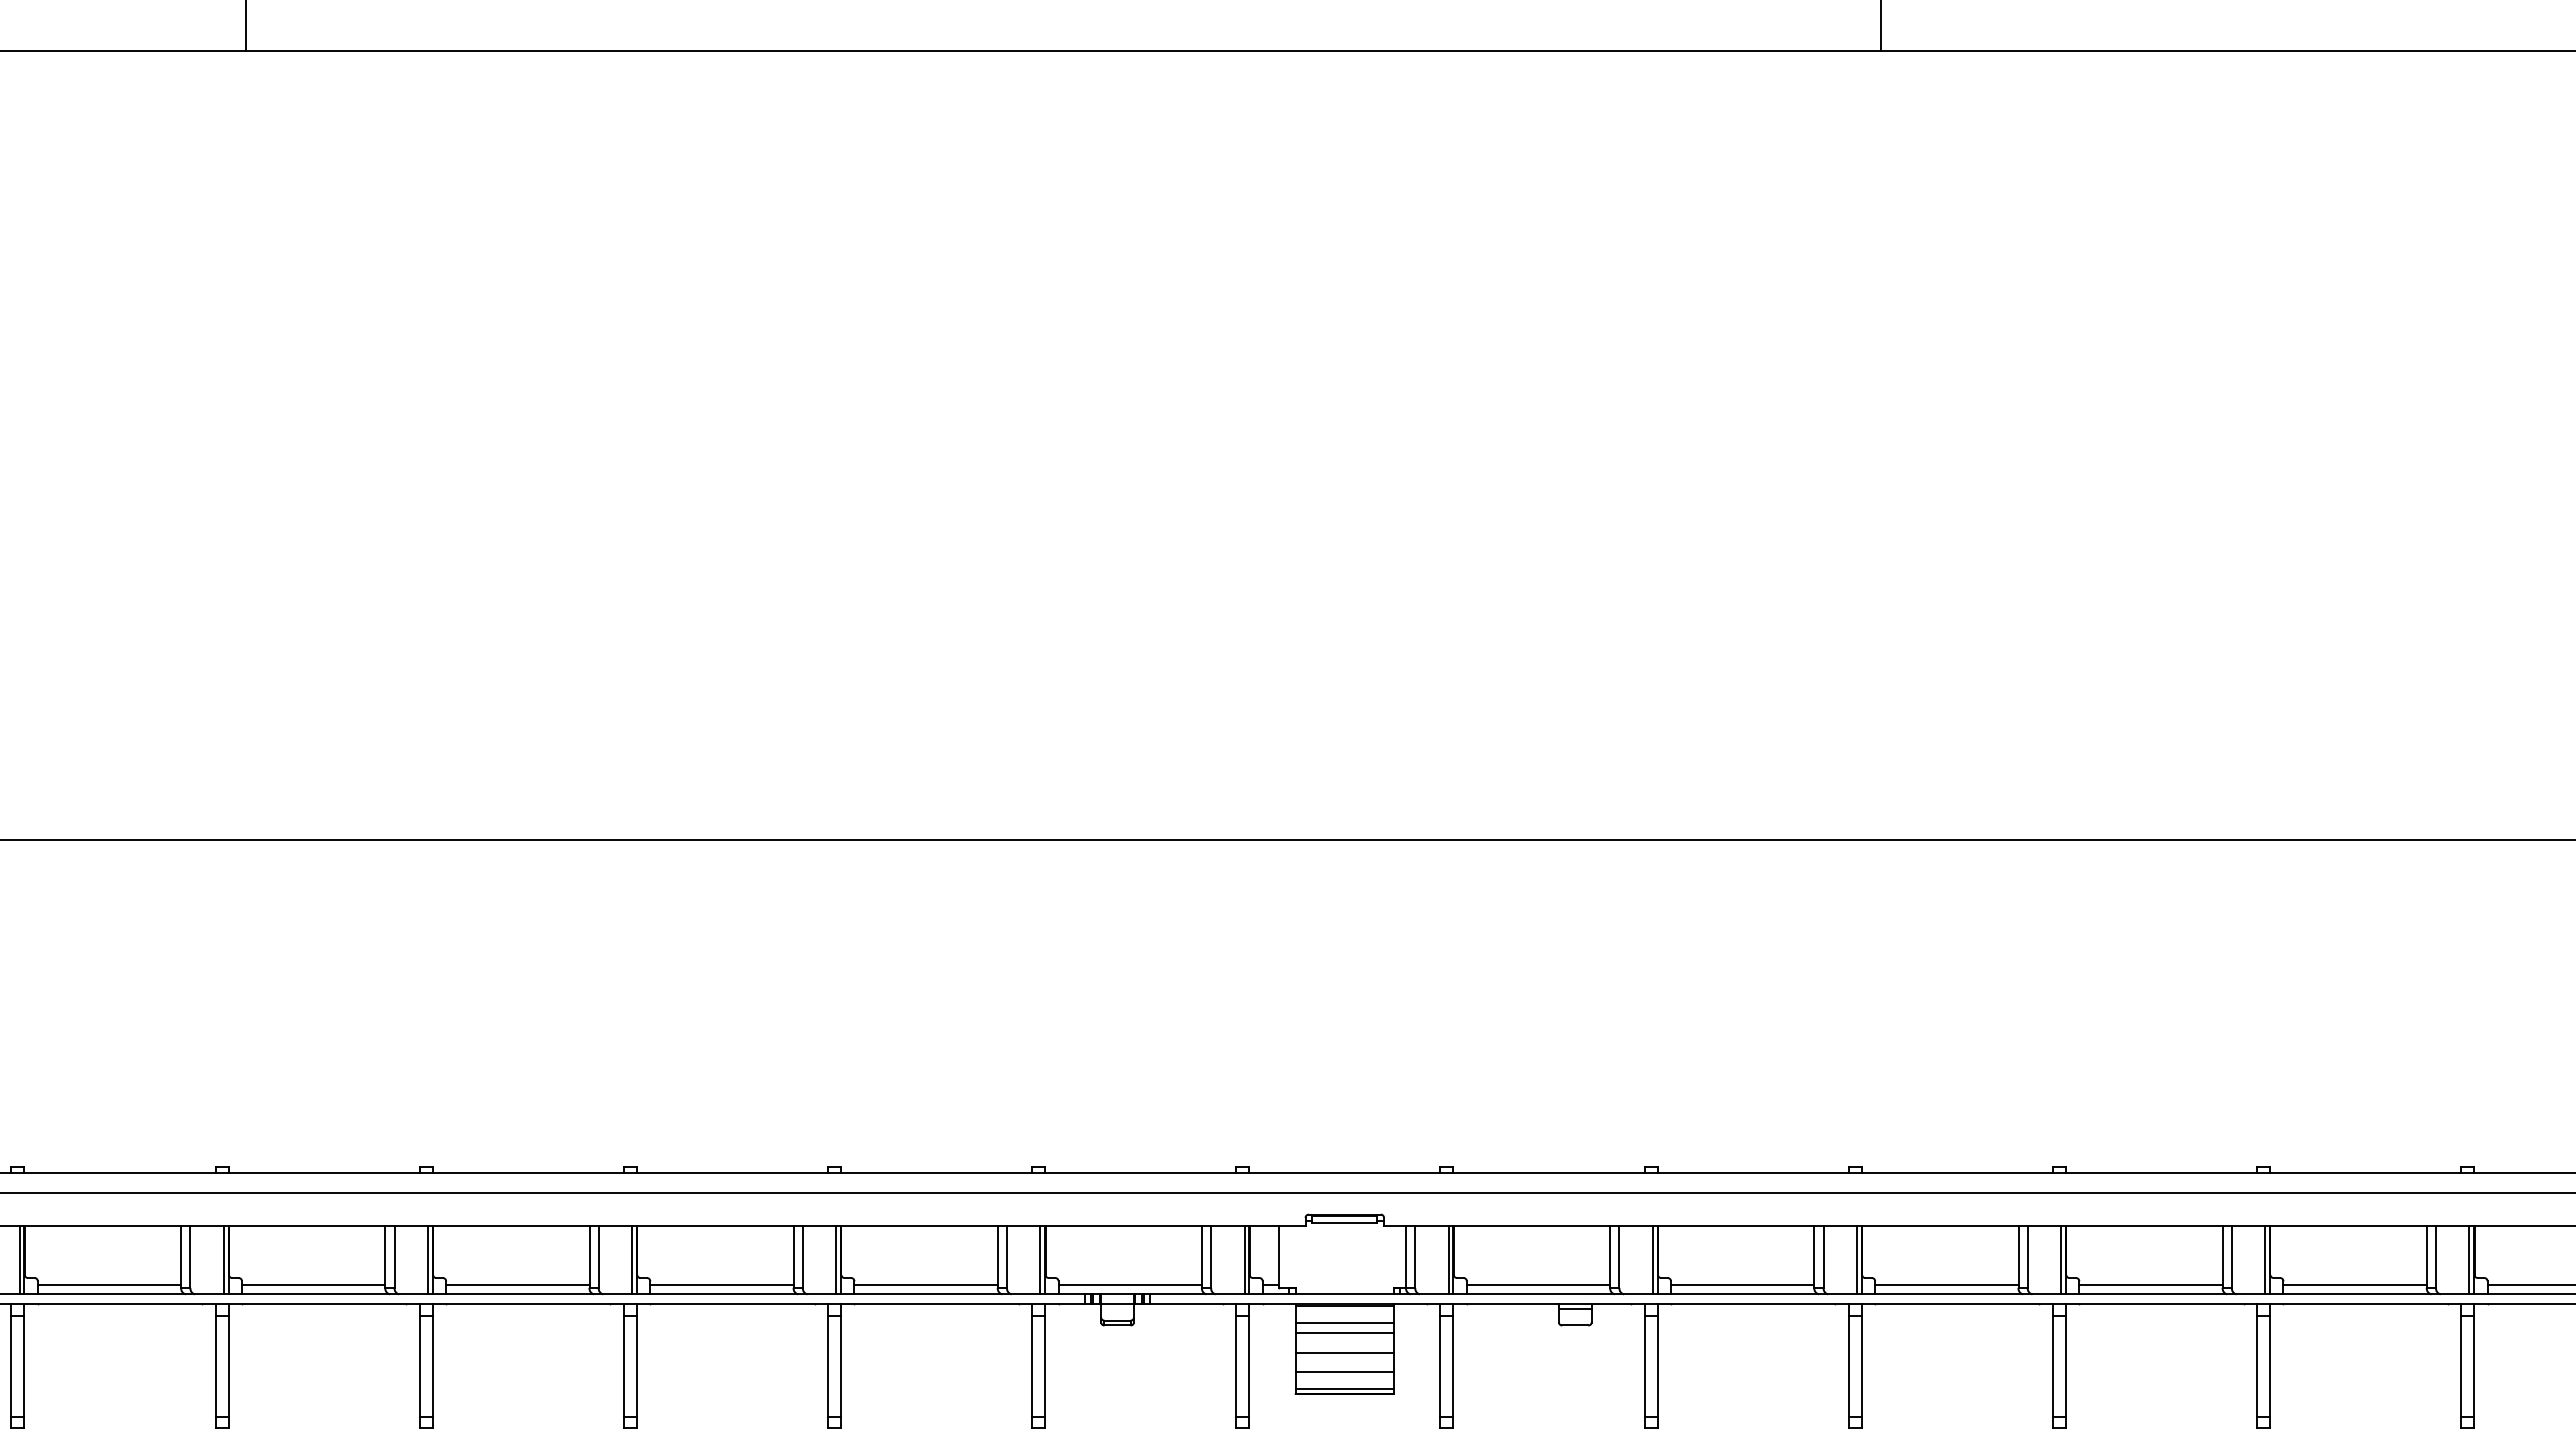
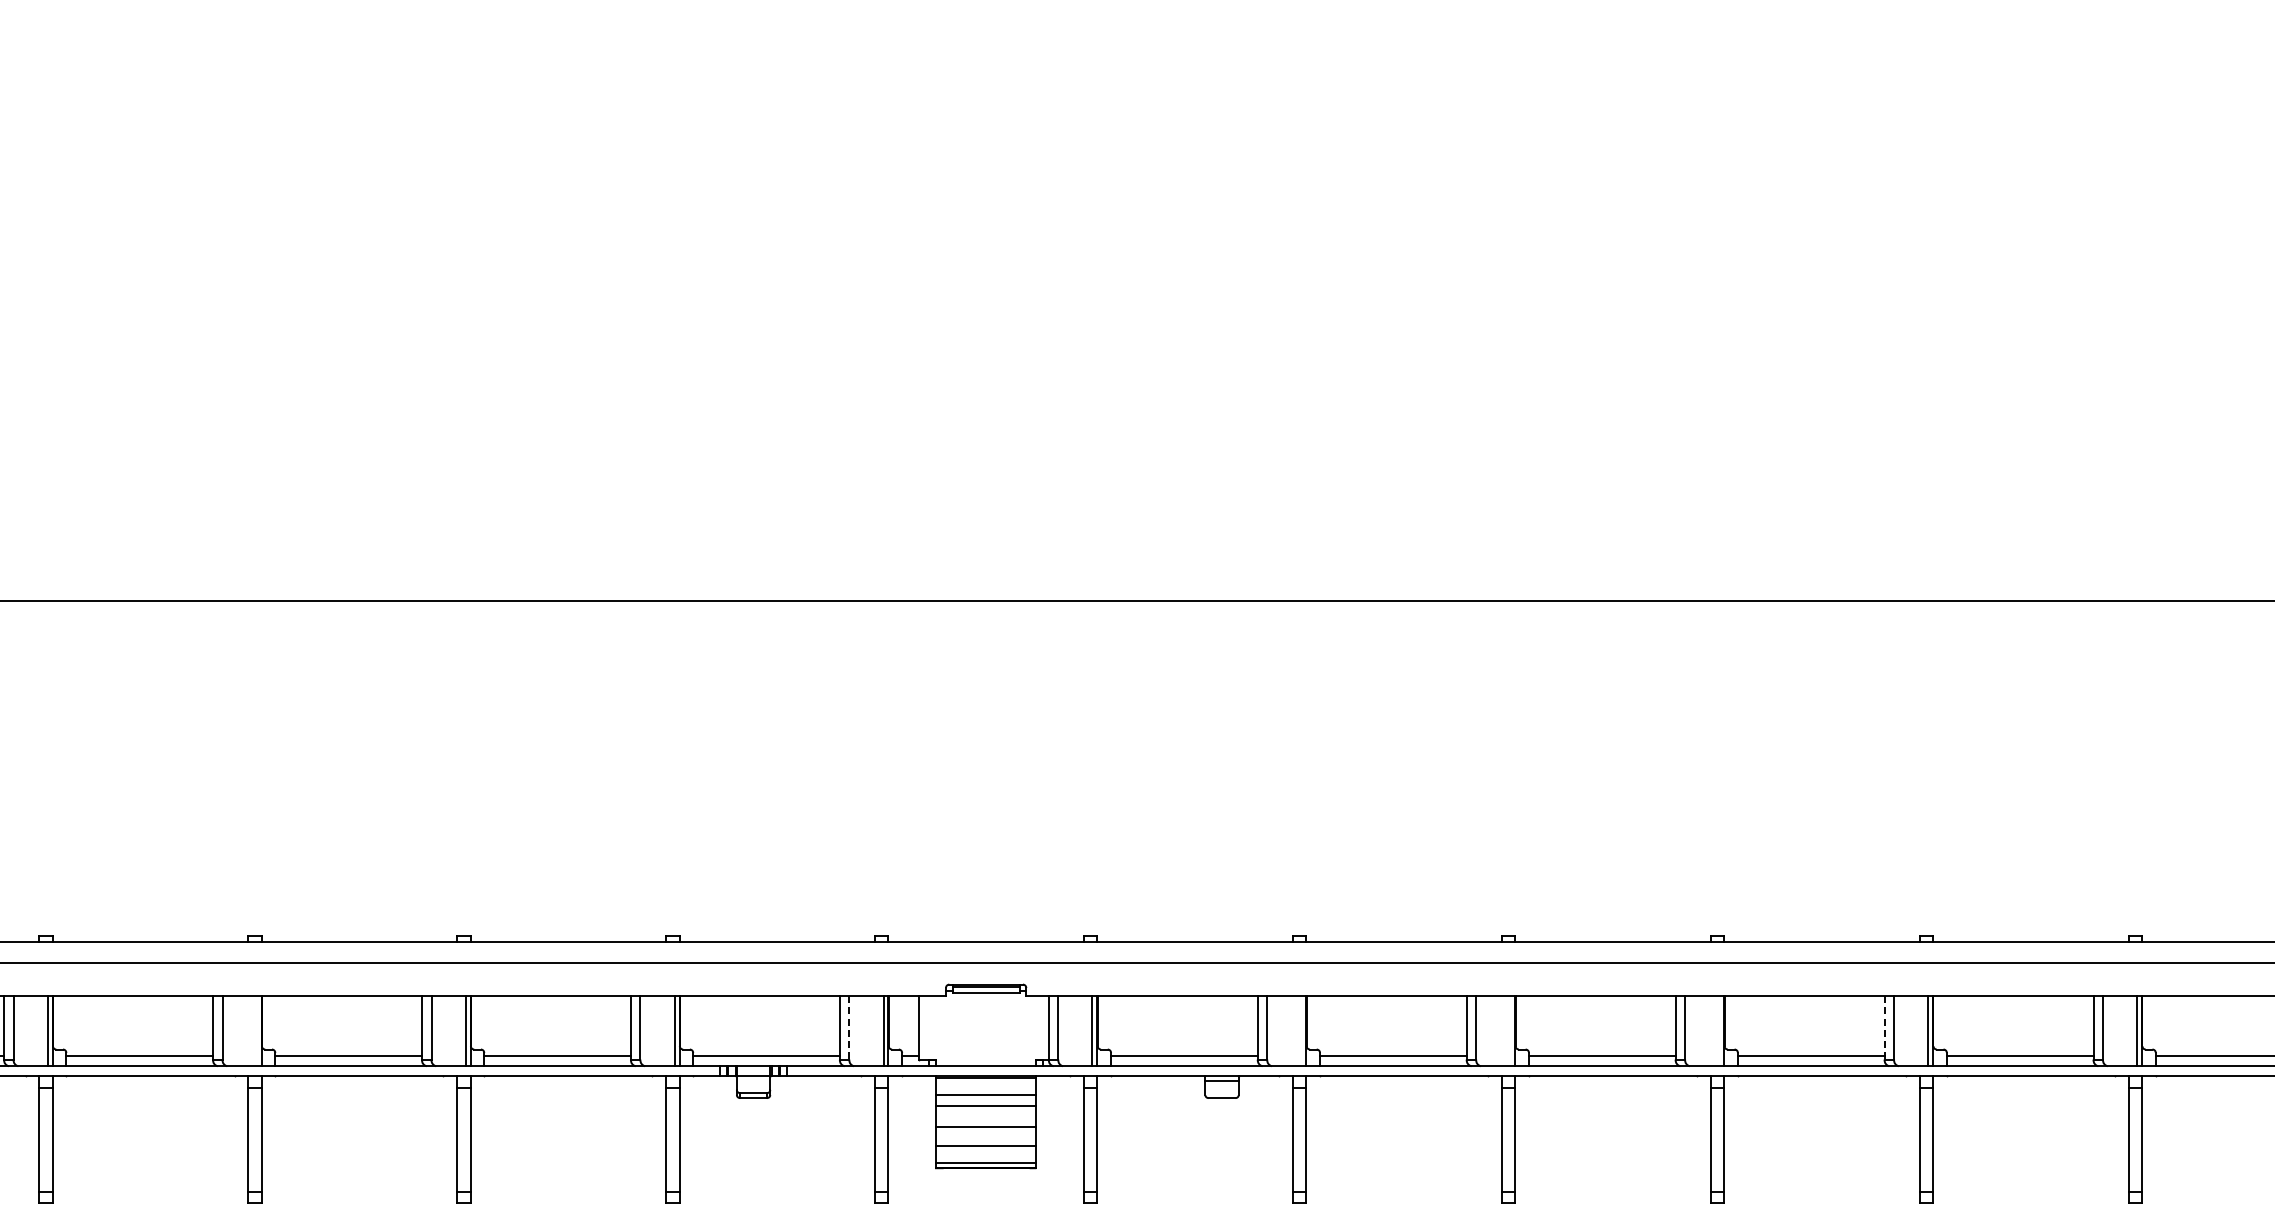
line: (1211, 1257) -> (849, 1028), solid -> dashed
line: (2222, 1257) -> (1884, 1028), solid -> dashed
line: (632, 1259) -> (257, 1030), removed
line: (1652, 1259) -> (1301, 1030), removed
line: (1856, 1259) -> (1509, 1030), removed
line: (2061, 1259) -> (1719, 1030), removed

